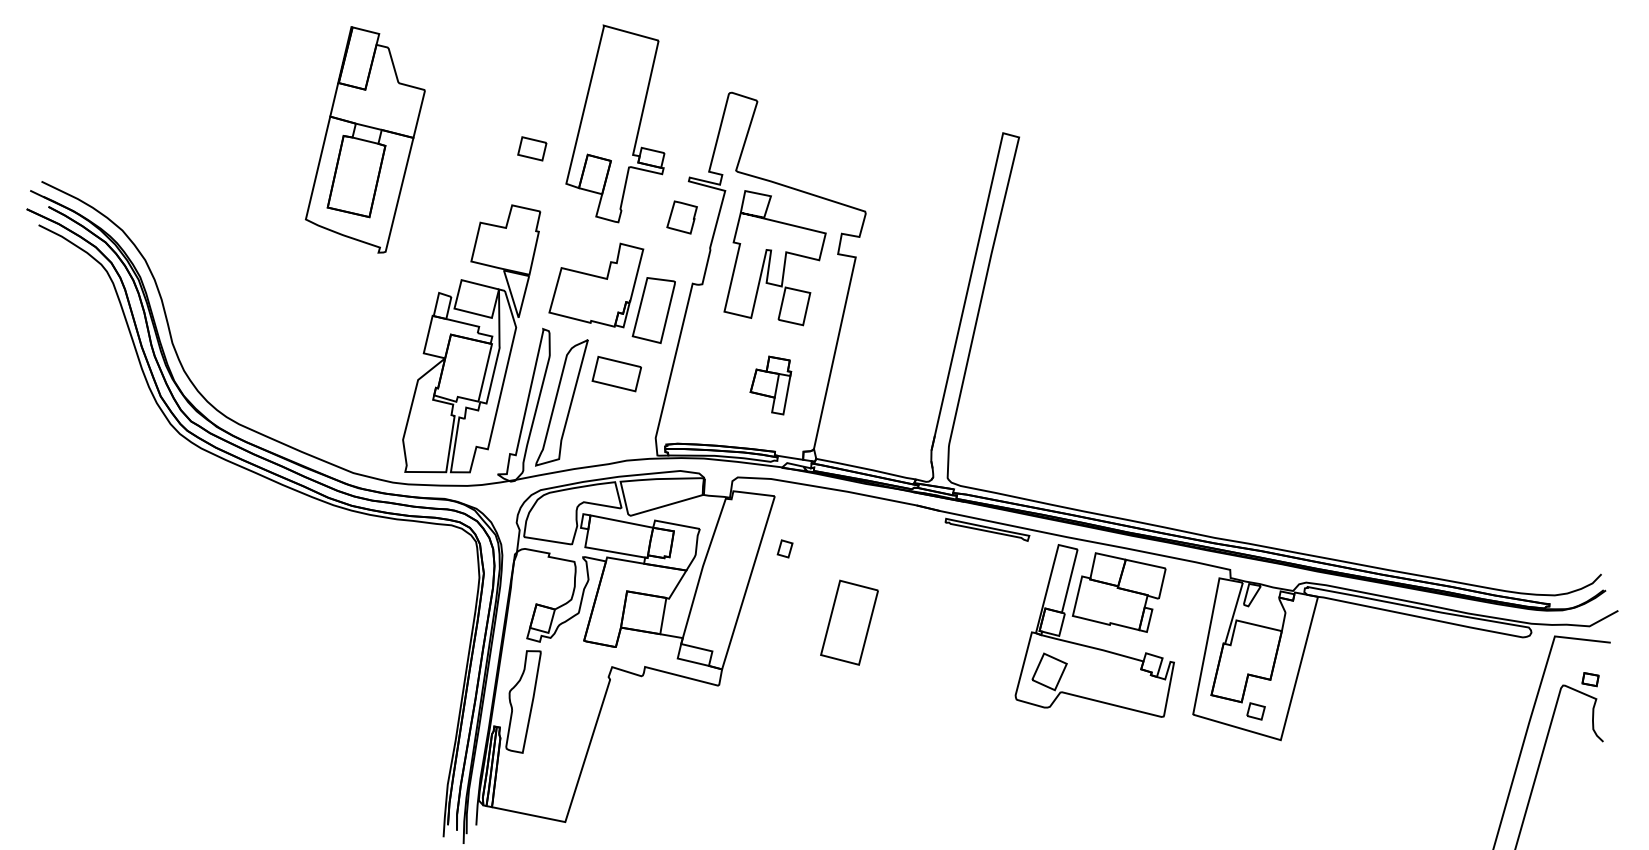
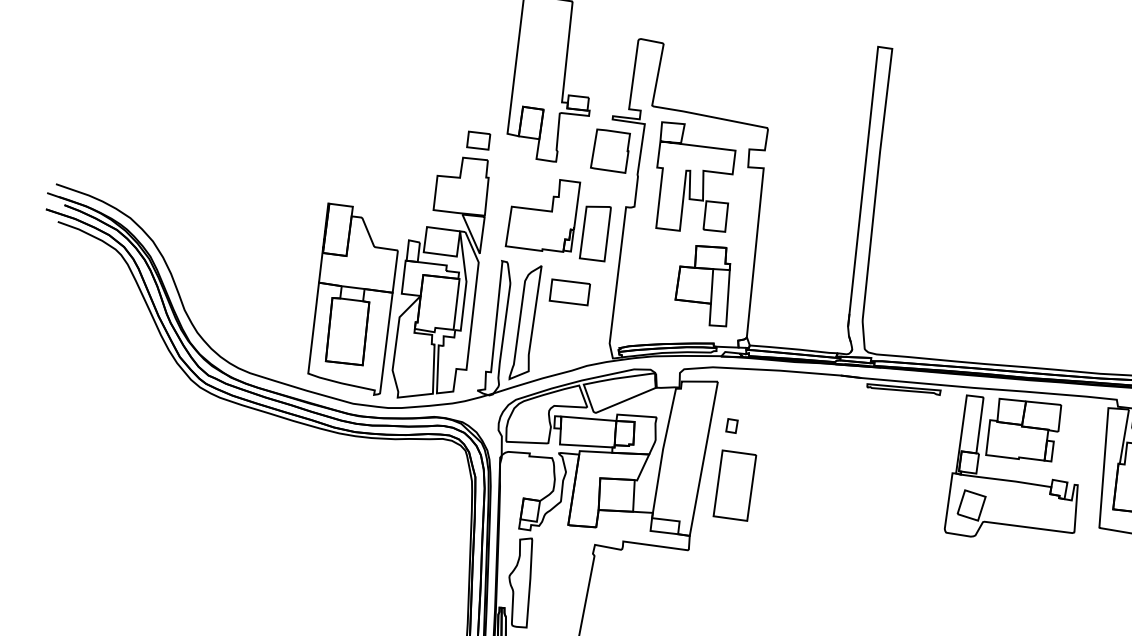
part: (364, 139) -> (350, 298), moved
part: (532, 148) -> (478, 140), moved
part: (681, 217) -> (609, 151), size x1.67
part: (770, 385) -> (703, 286), size x1.67
part: (849, 622) -> (734, 485), moved

